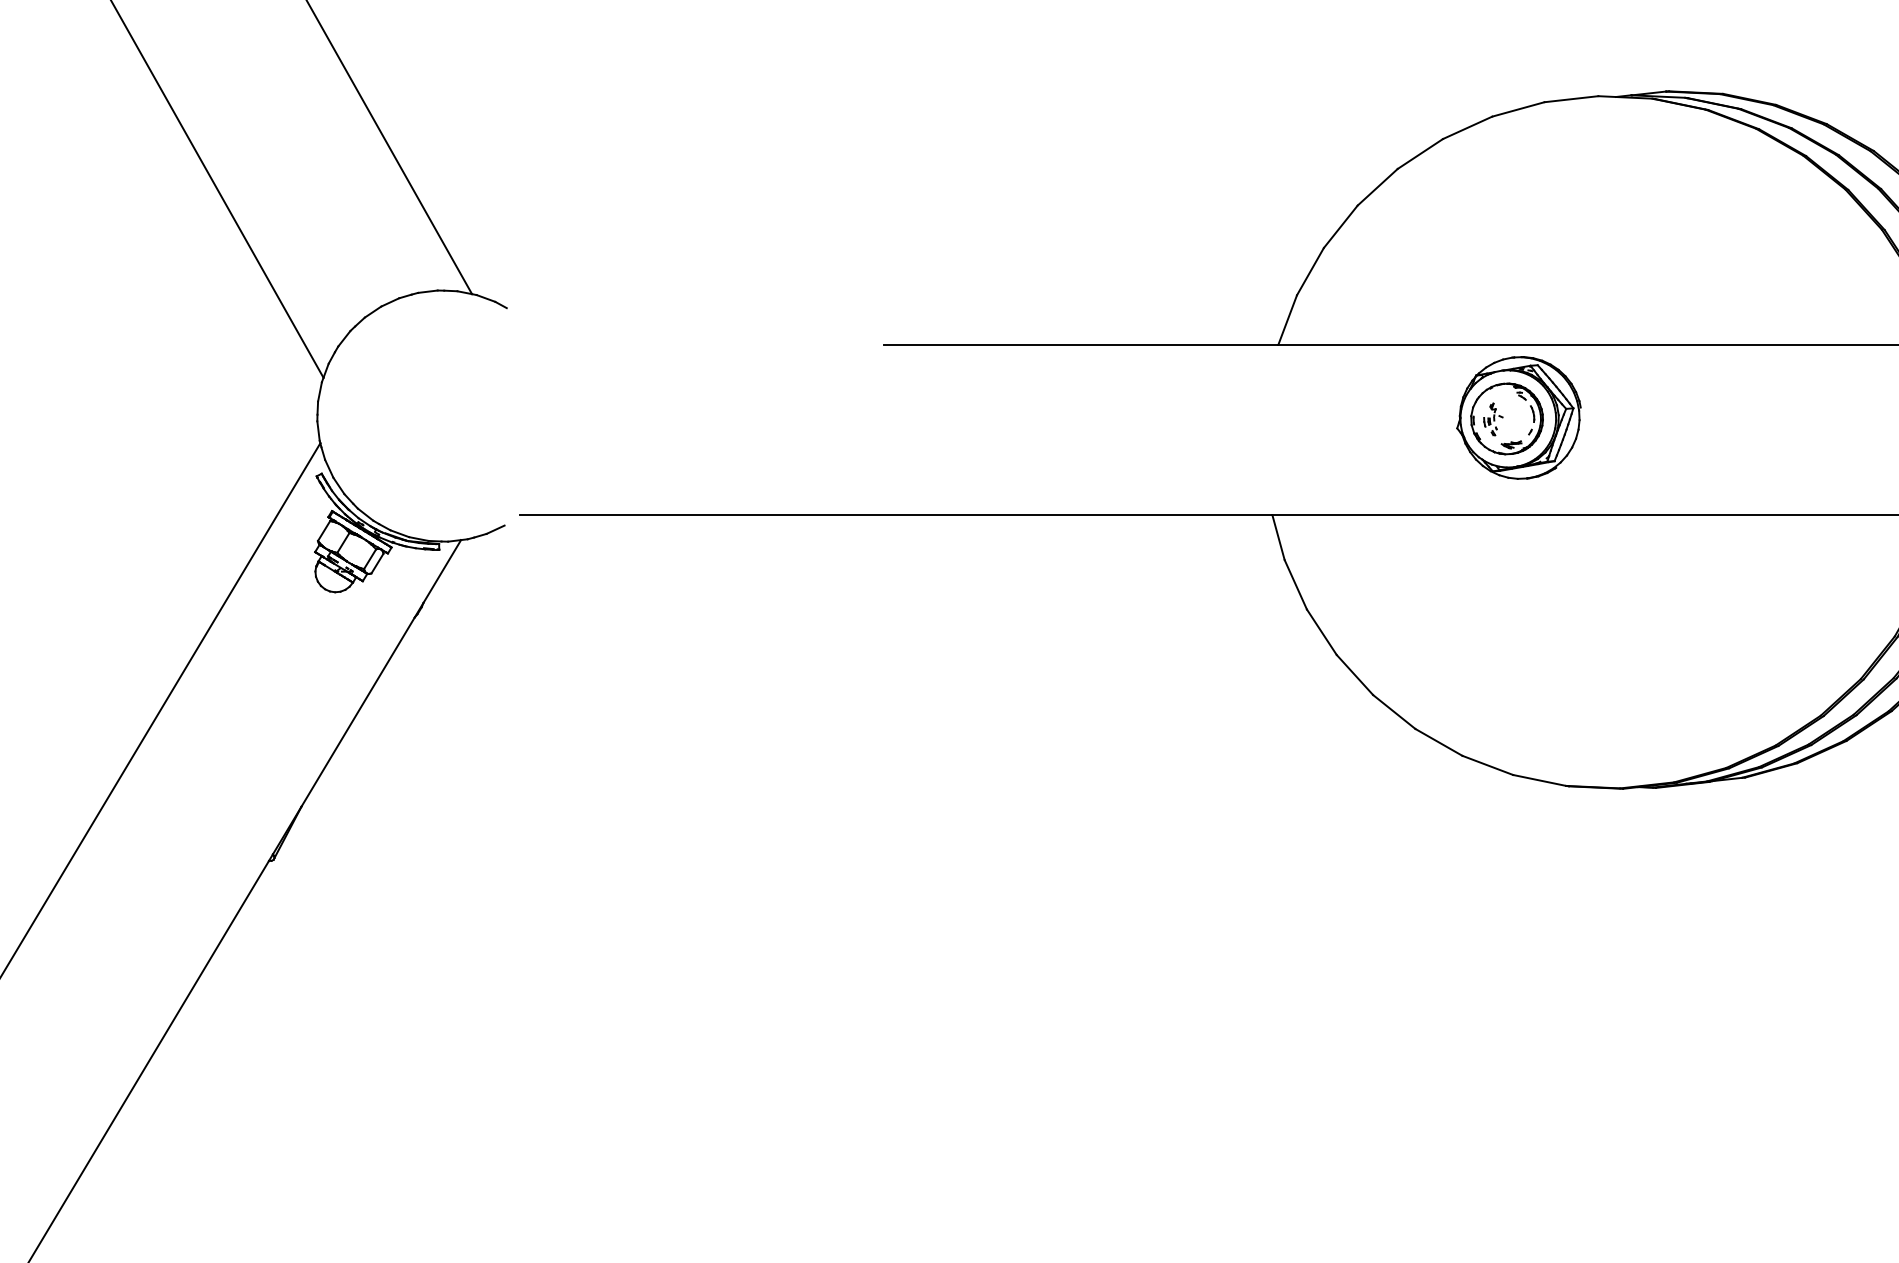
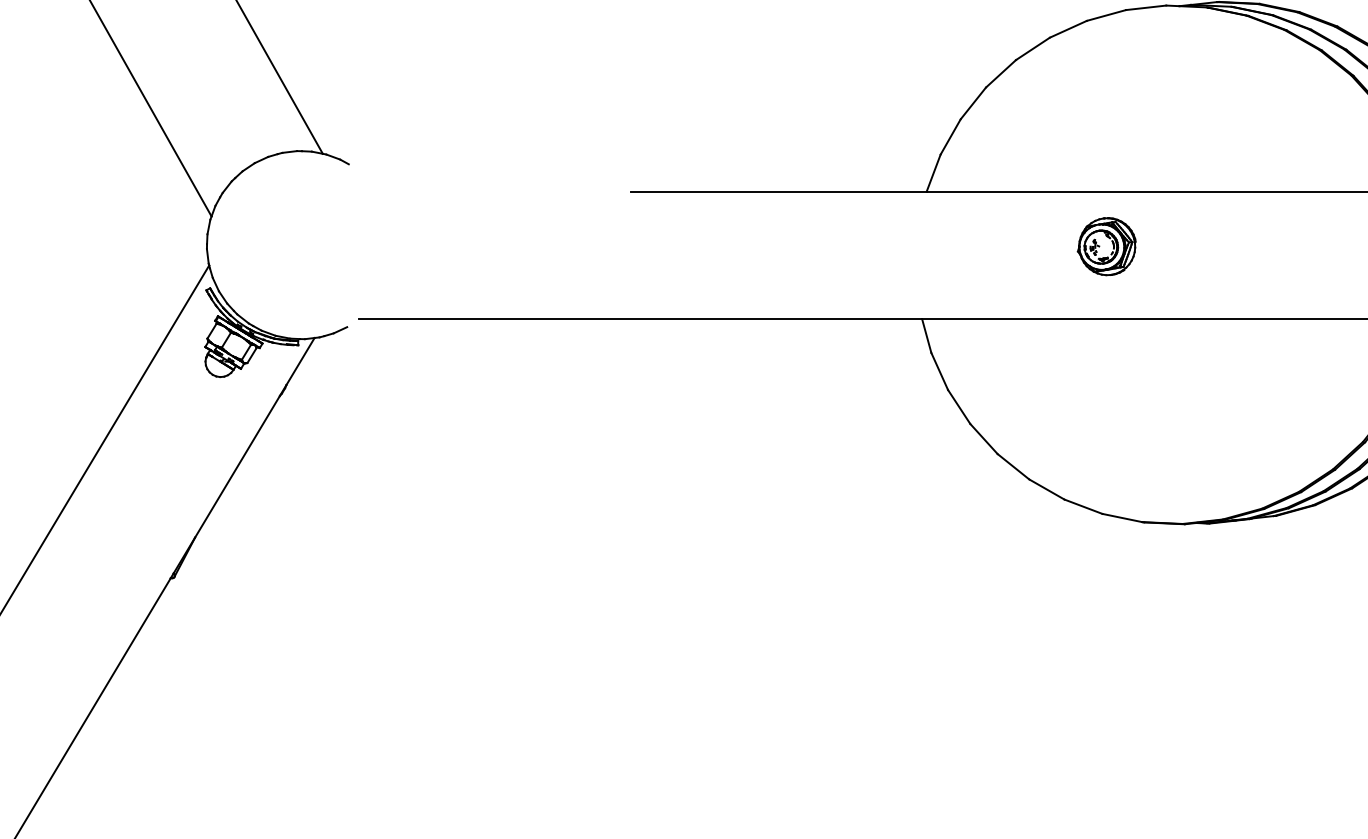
part: (1518, 418) -> (1106, 246), size x0.62

